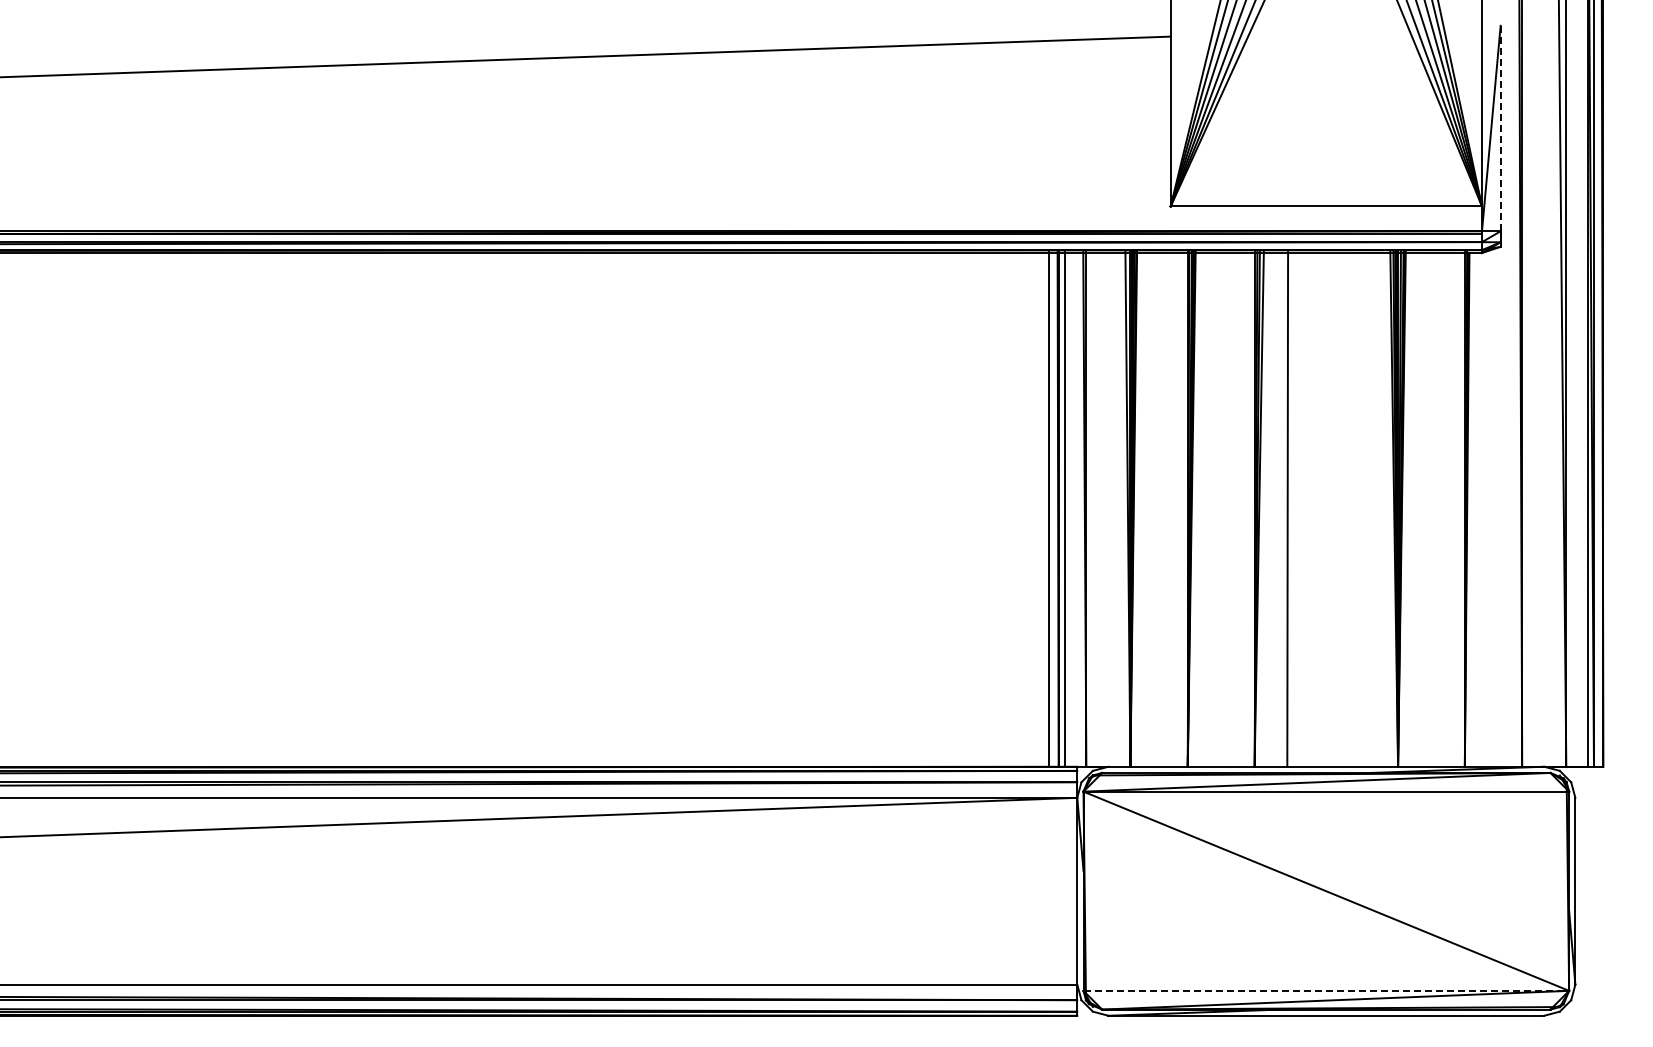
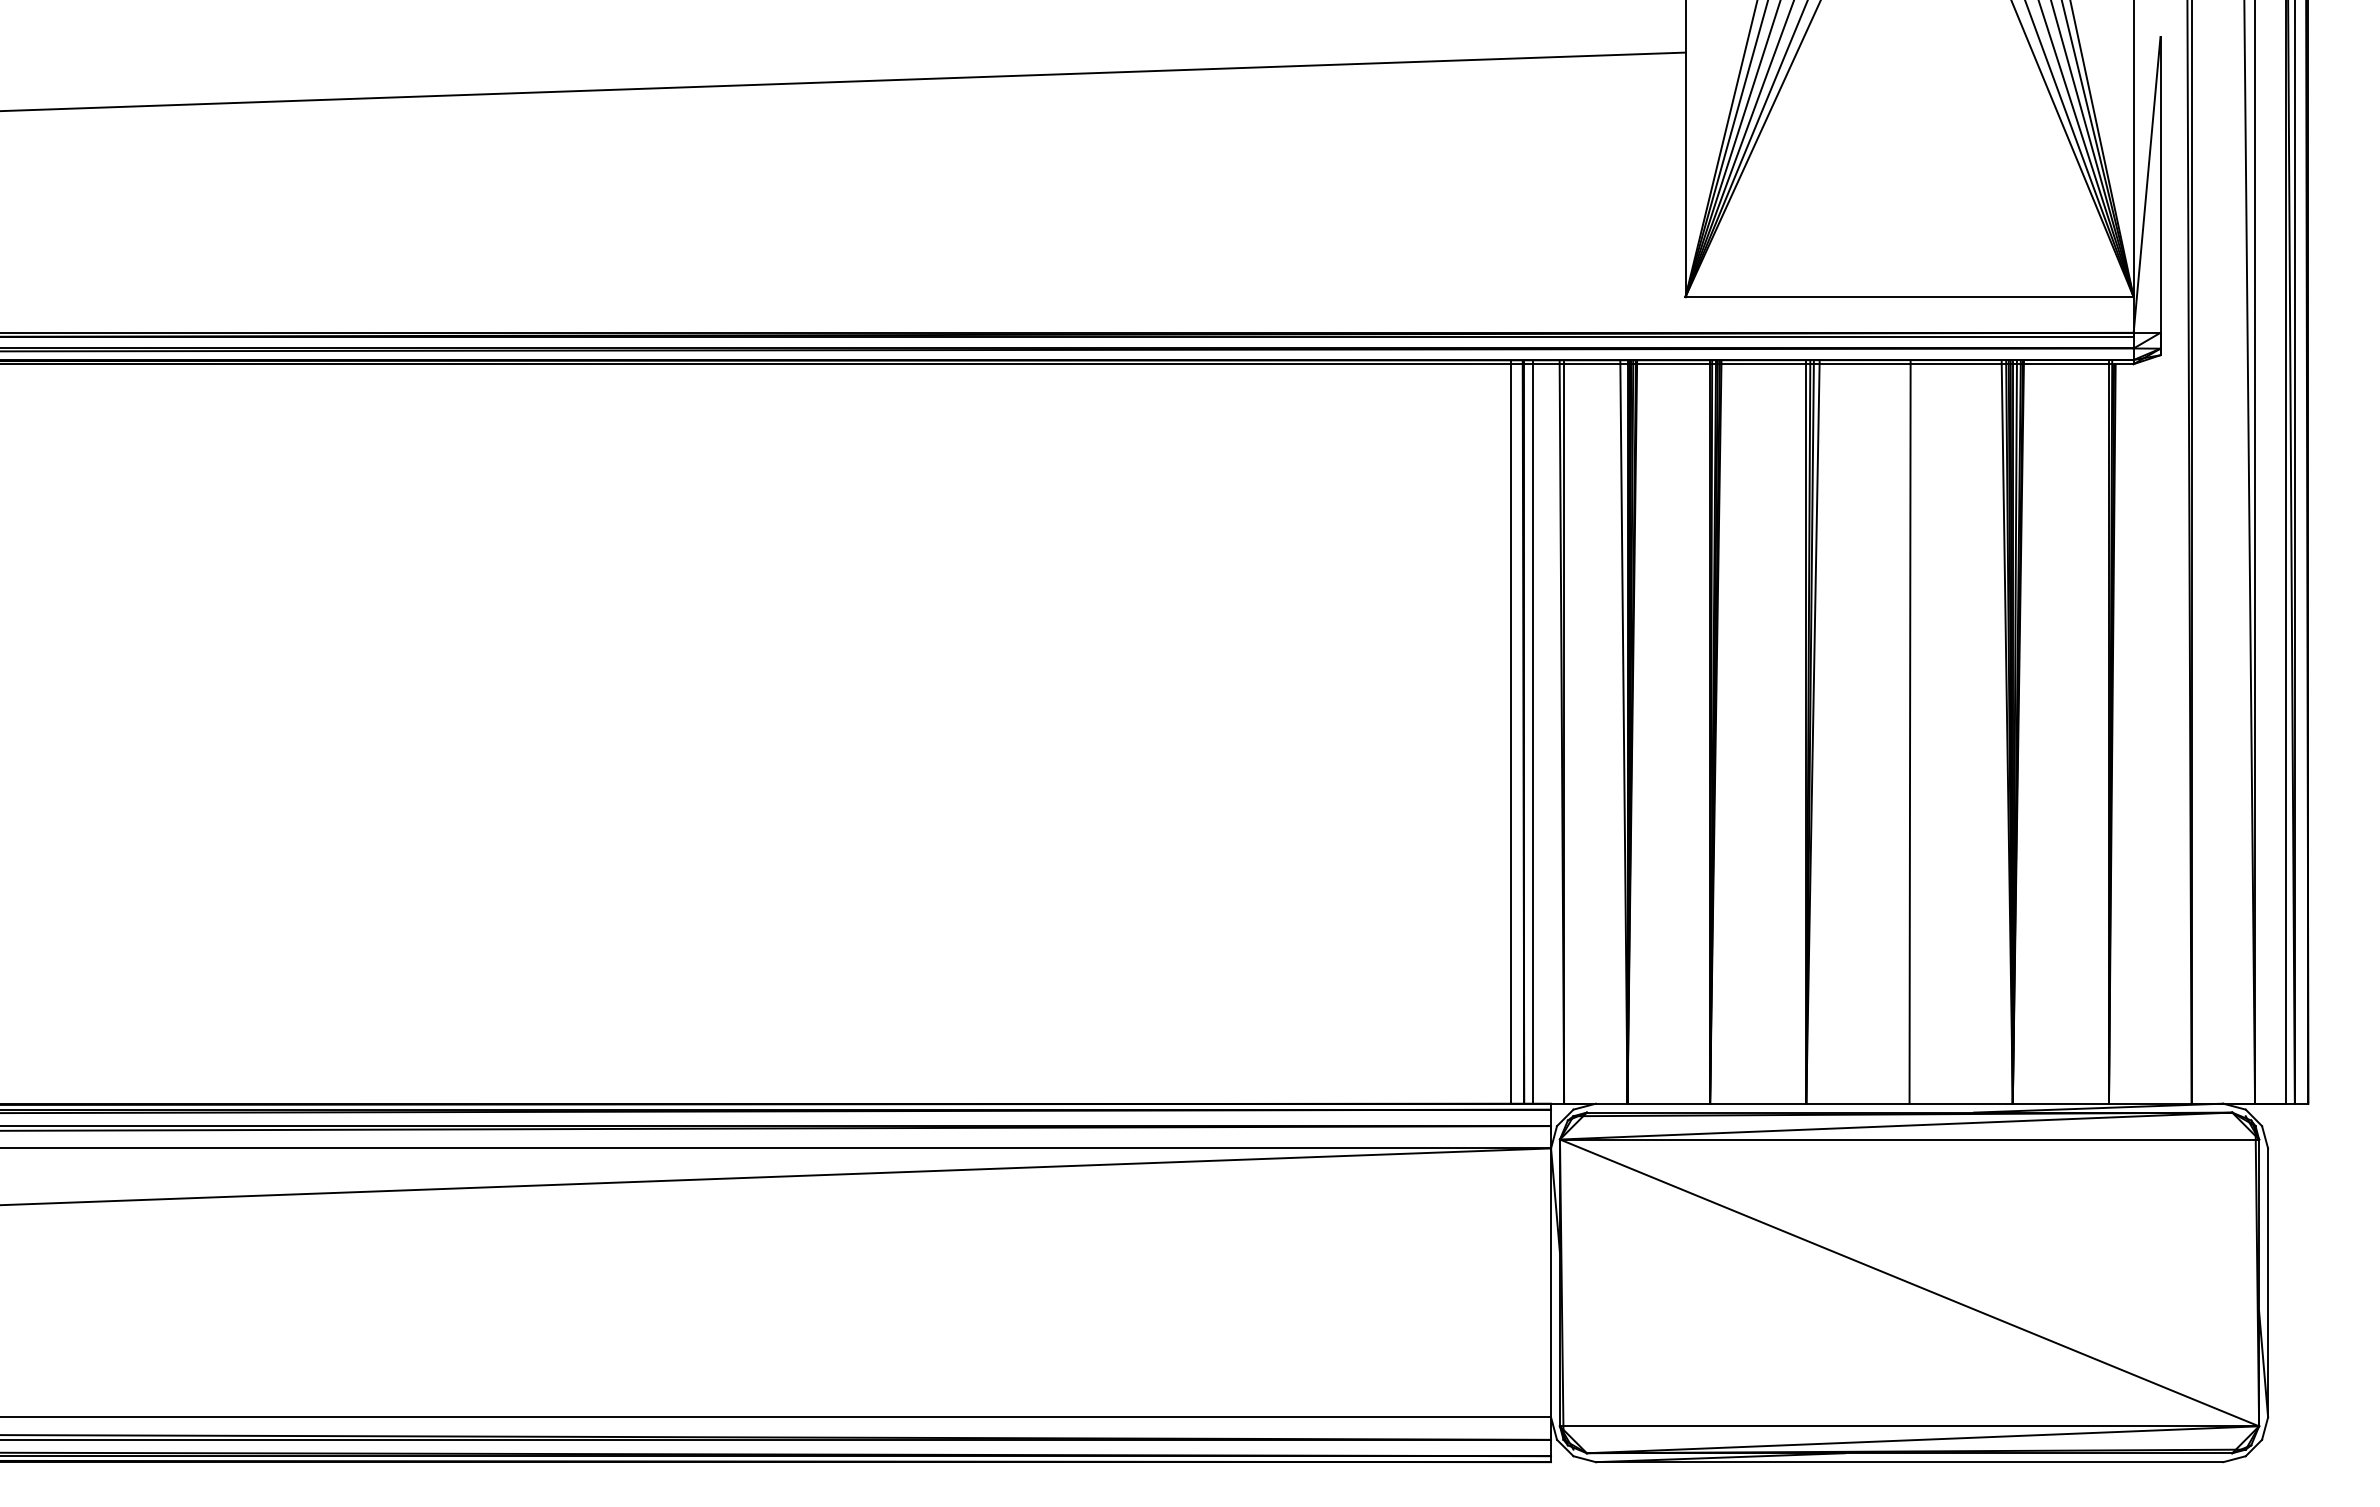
line: (1500, 128) -> (2160, 184), dashed -> solid
line: (1287, 508) -> (1909, 731), moved
line: (1326, 990) -> (1909, 1425), dashed -> solid

